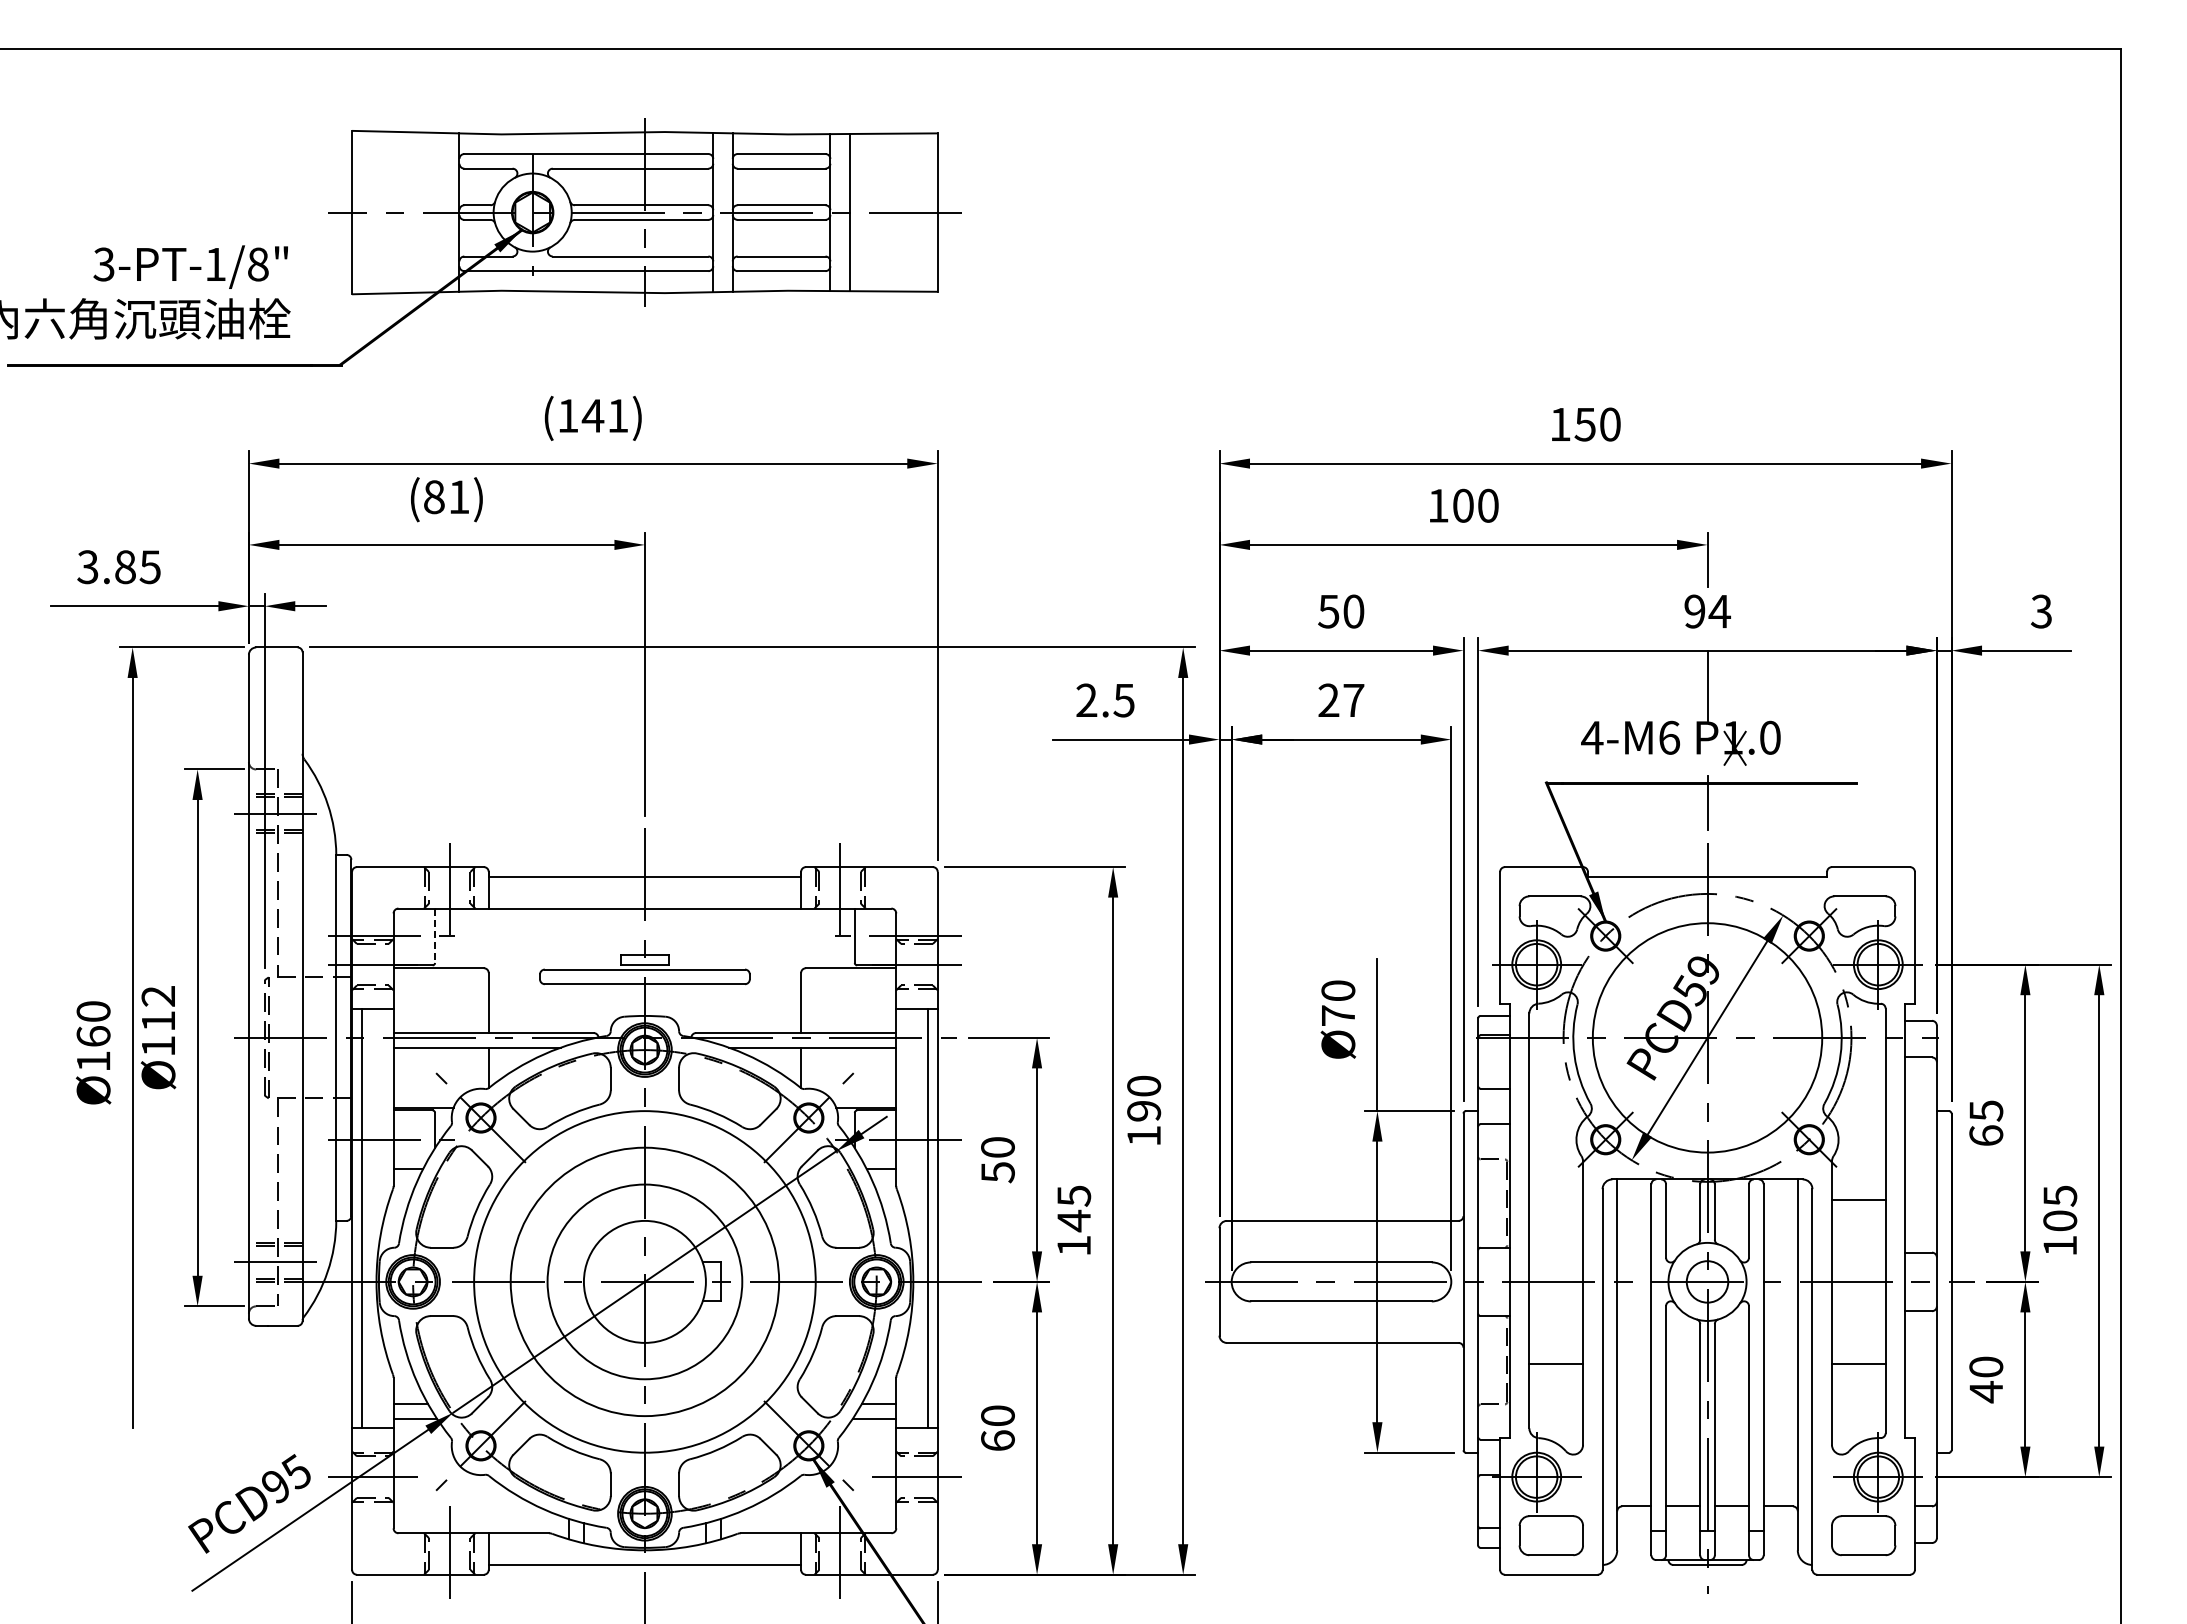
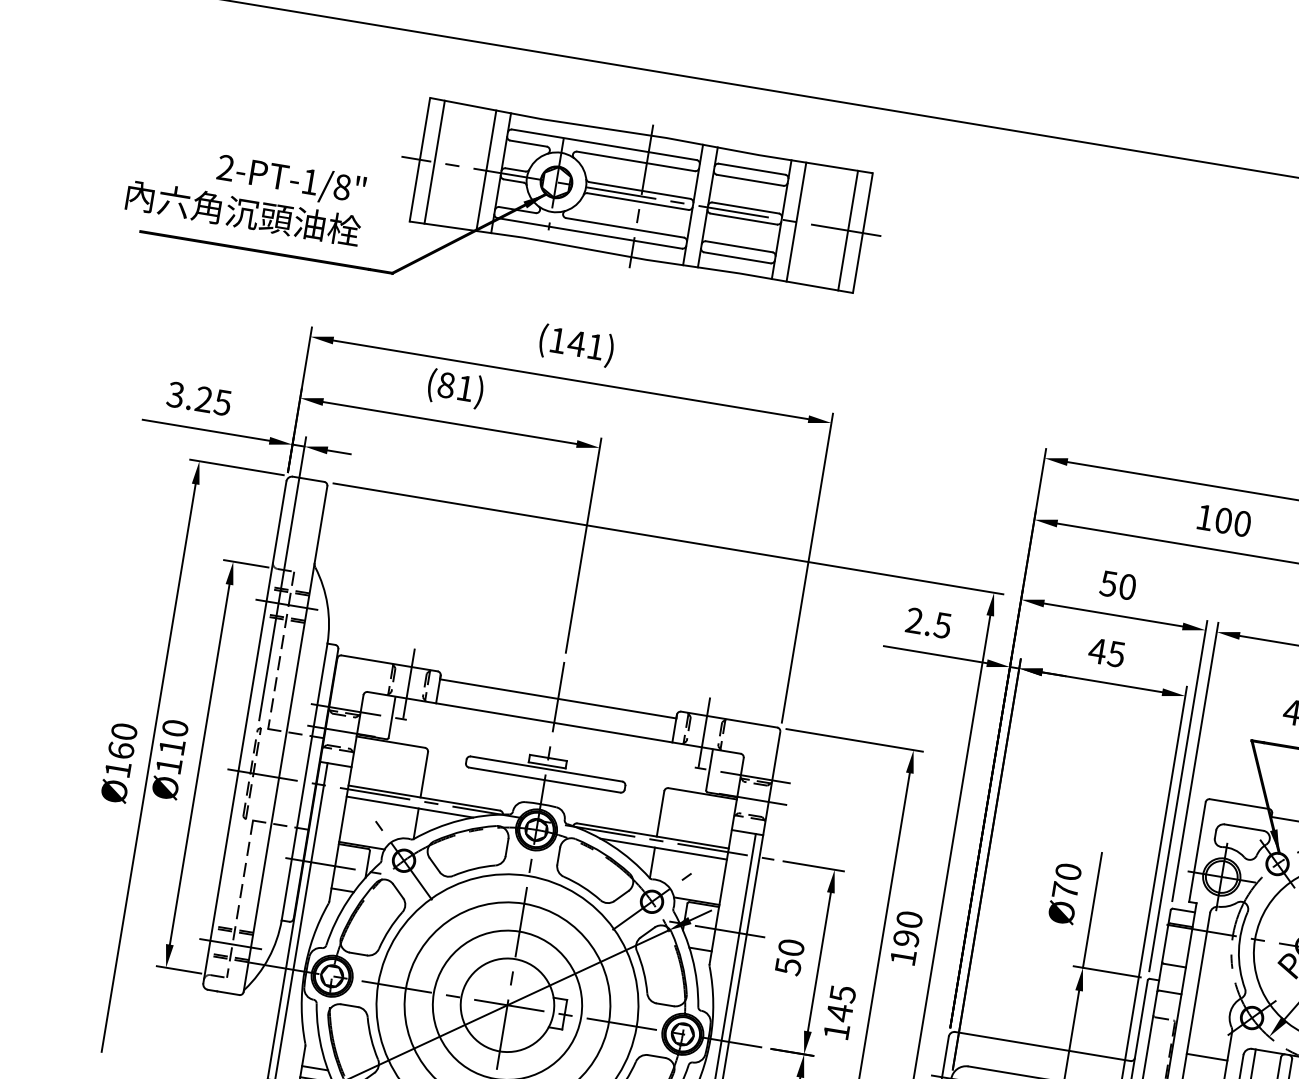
line: (371, 212) -> (434, 162), added
line: (439, 212) -> (486, 170), added
line: (918, 212) -> (848, 230), added
text: (103, 264) -> (225, 167), 3-PT-1/8" -> 2-PT-1/8"
text: (125, 567) -> (204, 399), 3.85 -> 3.25
text: (1340, 700) -> (1106, 652), 27 -> 45
line: (435, 936) -> (392, 717), dashed -> solid
text: (158, 996) -> (175, 728), Ø112 -> Ø110
line: (1556, 1199) -> (1207, 1057), added

